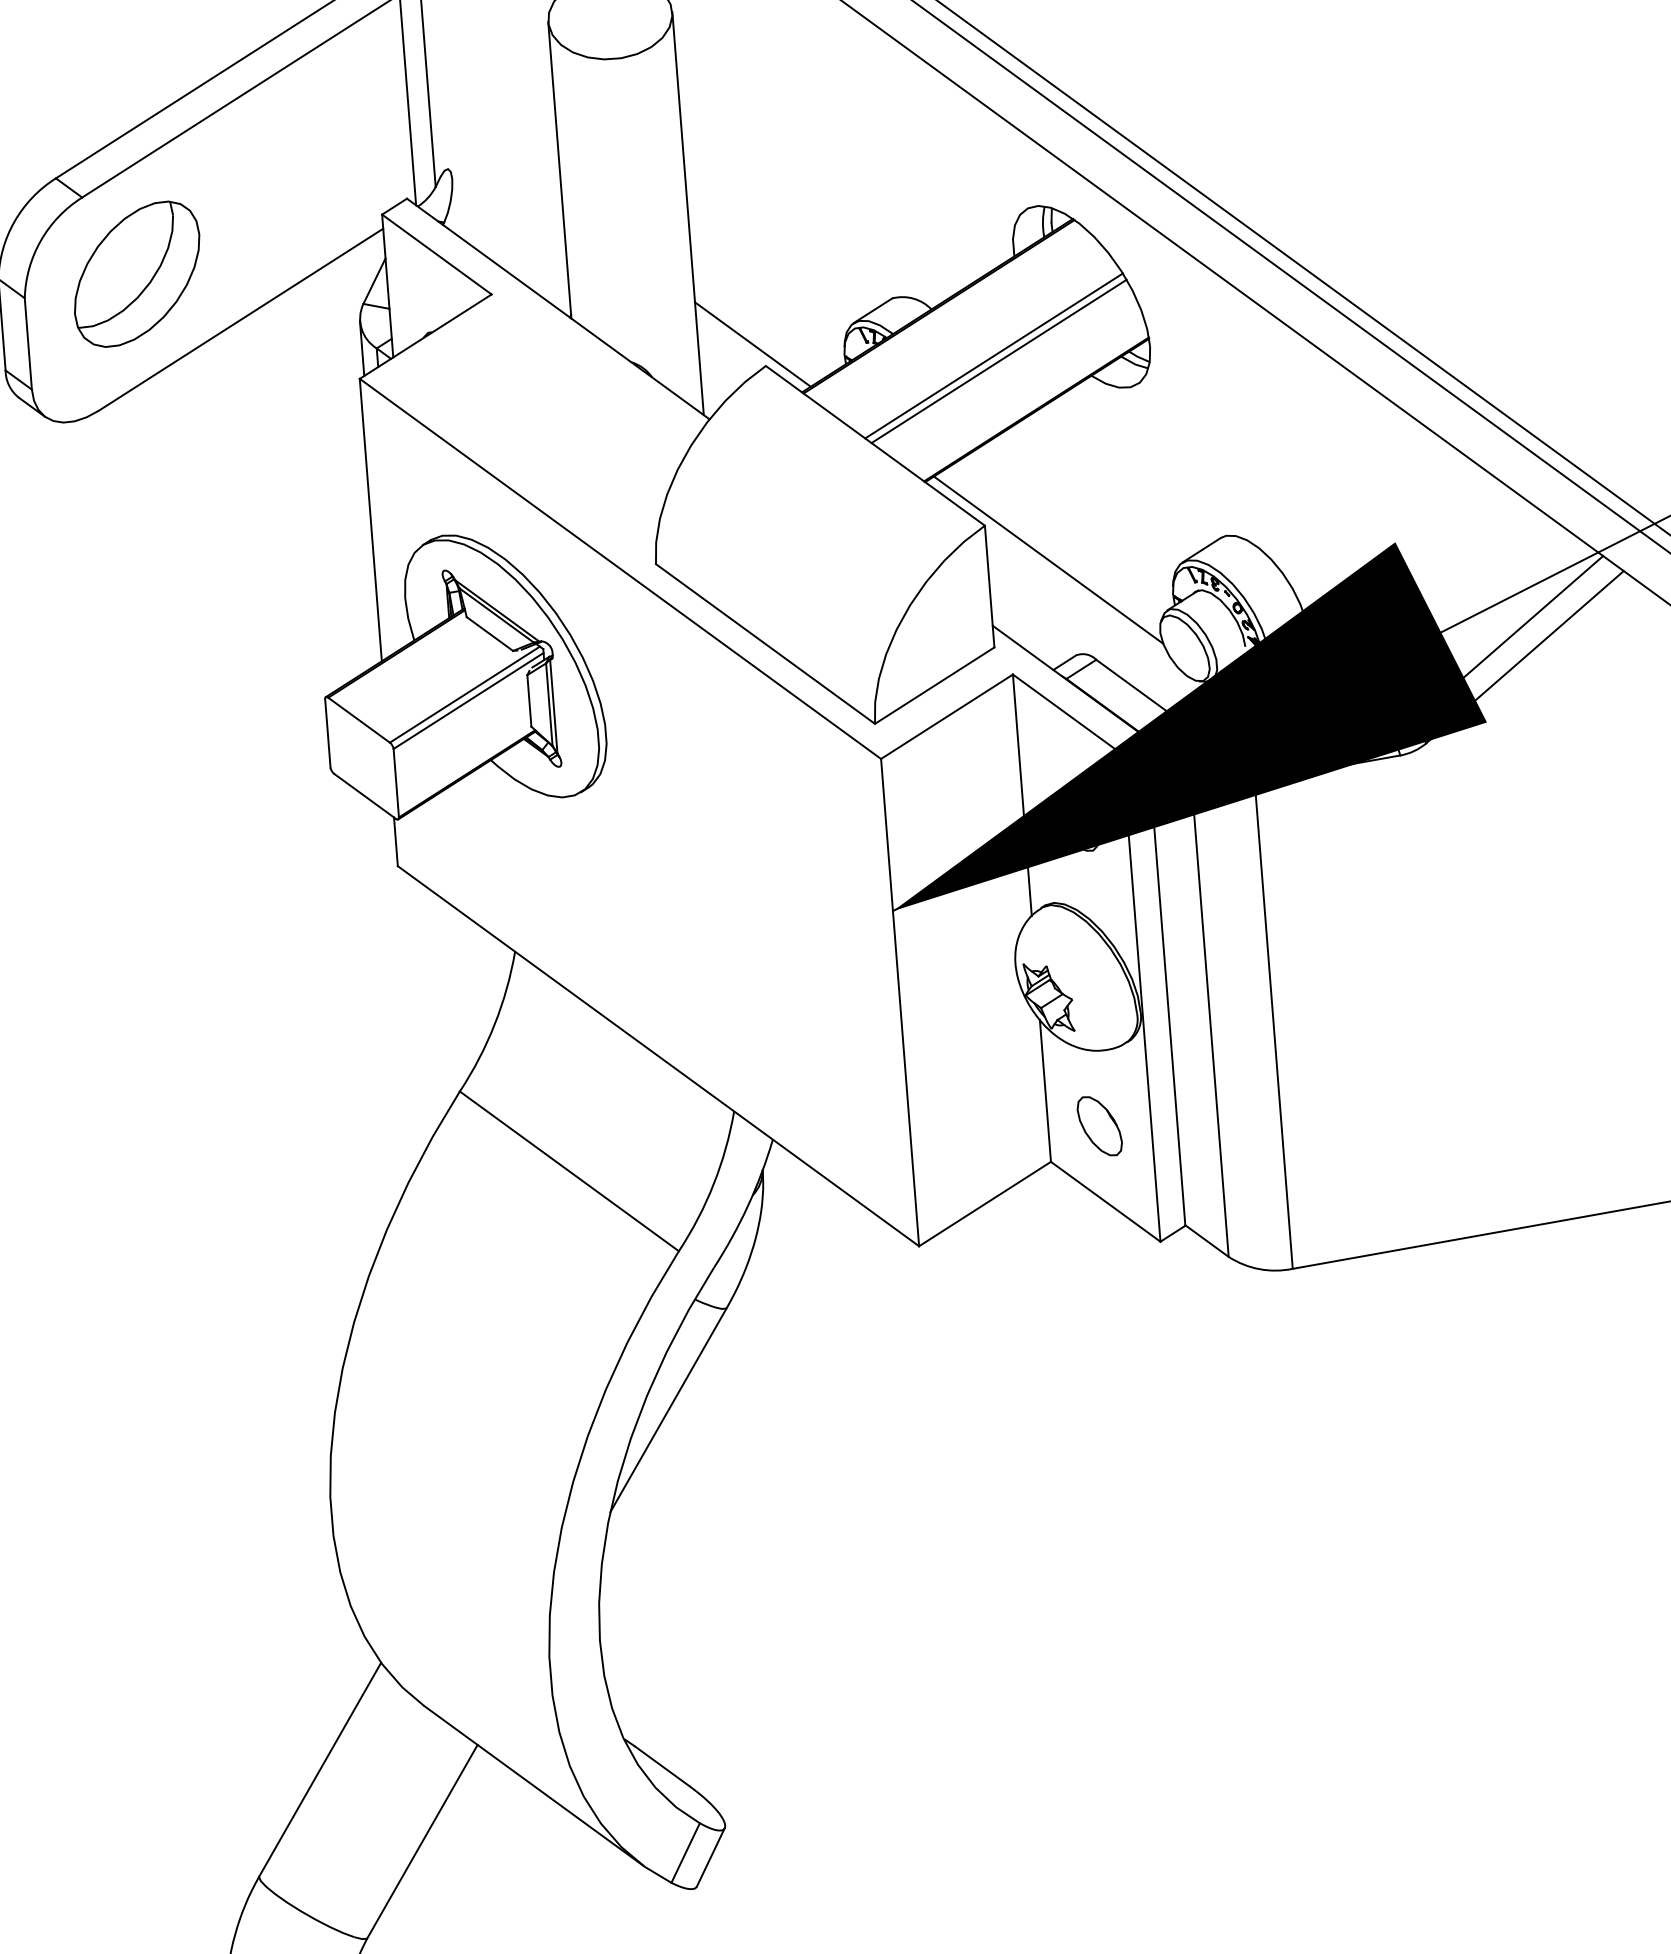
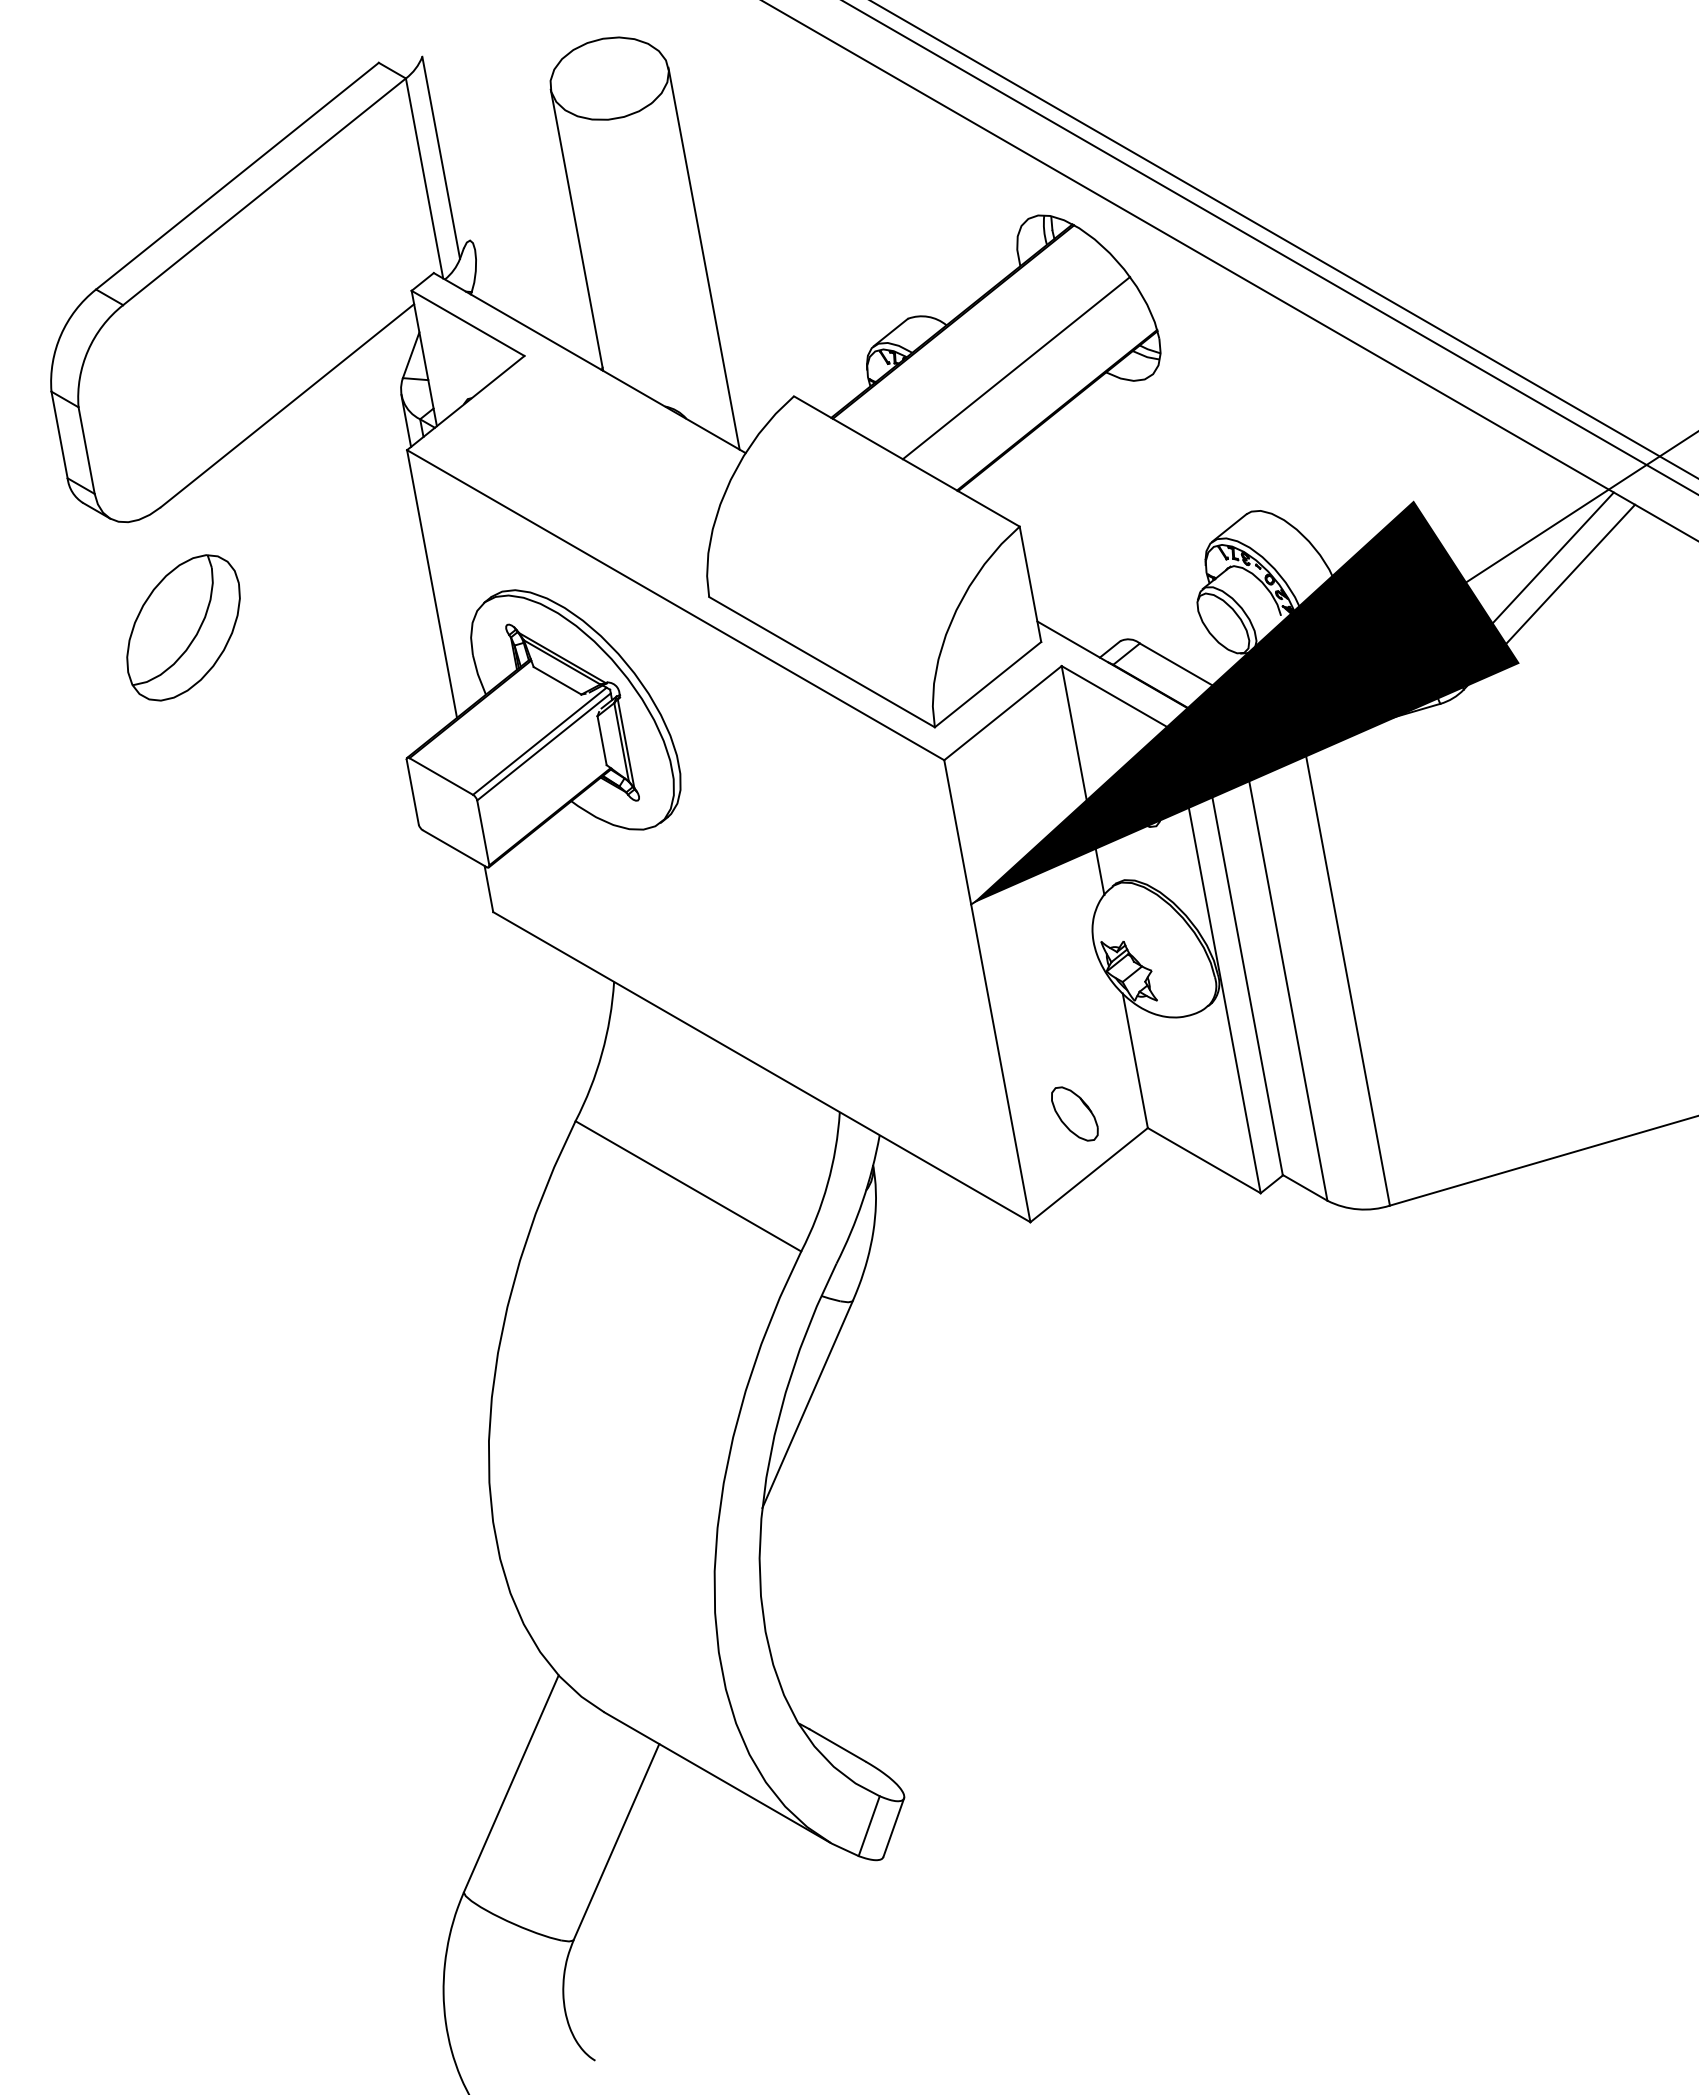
part: (137, 273) -> (183, 627), moved
line: (753, 343) -> (779, 376), removed
line: (993, 355) -> (1010, 363), removed
line: (1048, 559) -> (1083, 552), removed
part: (1099, 1125) -> (1074, 1113), moved

